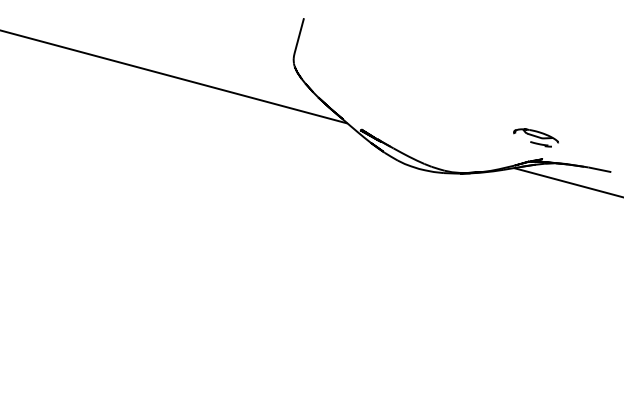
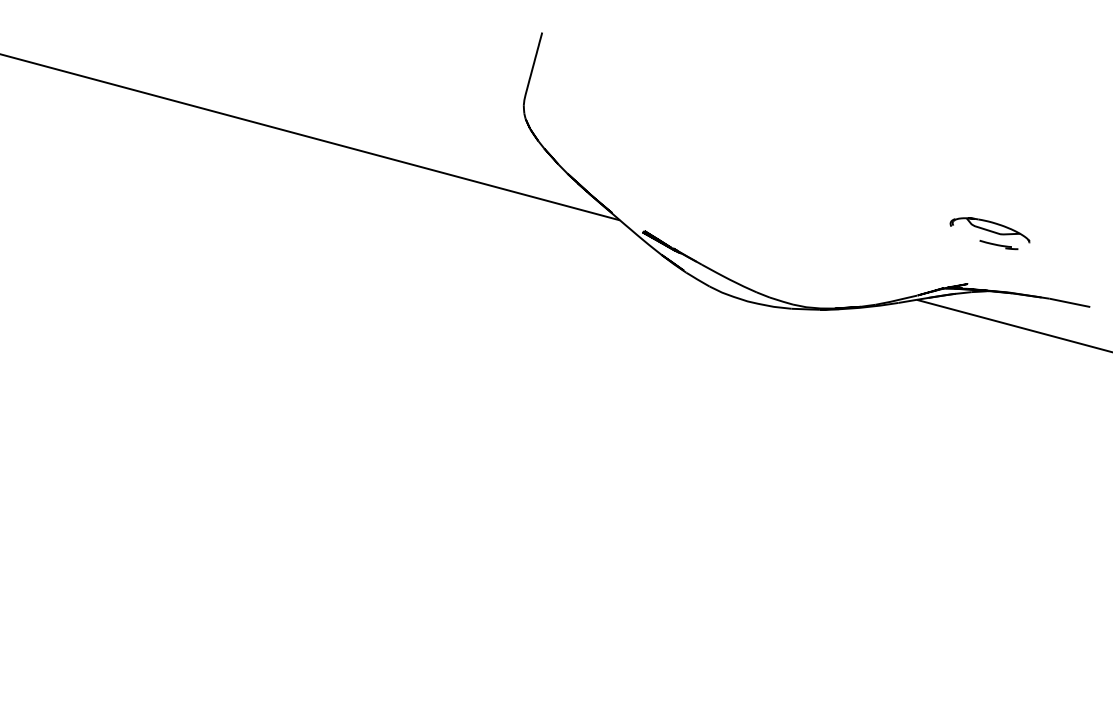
part: (535, 137) -> (988, 232), moved

